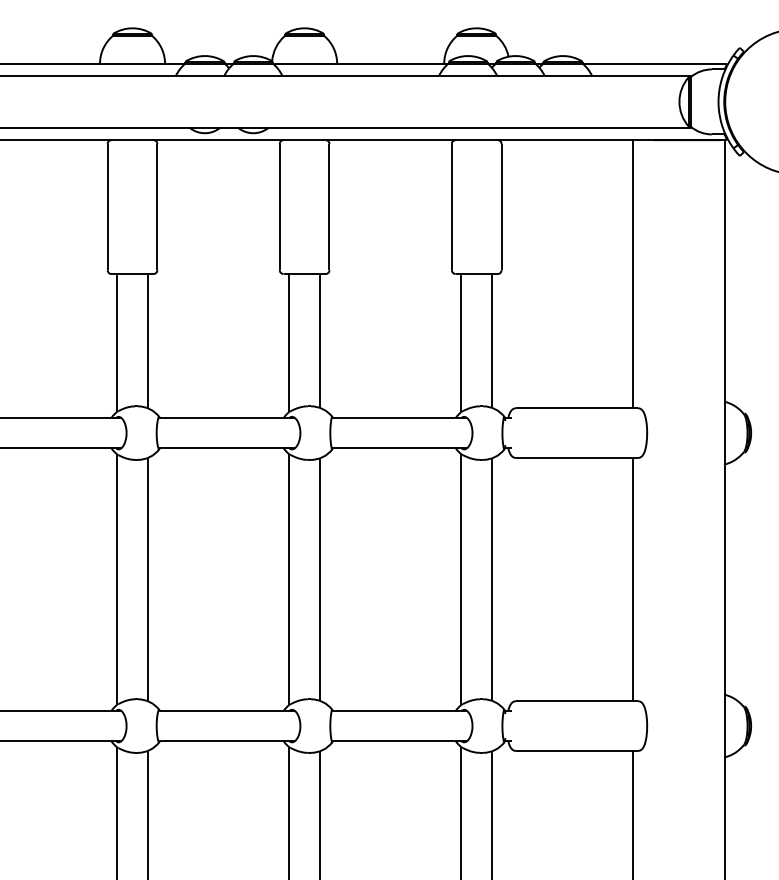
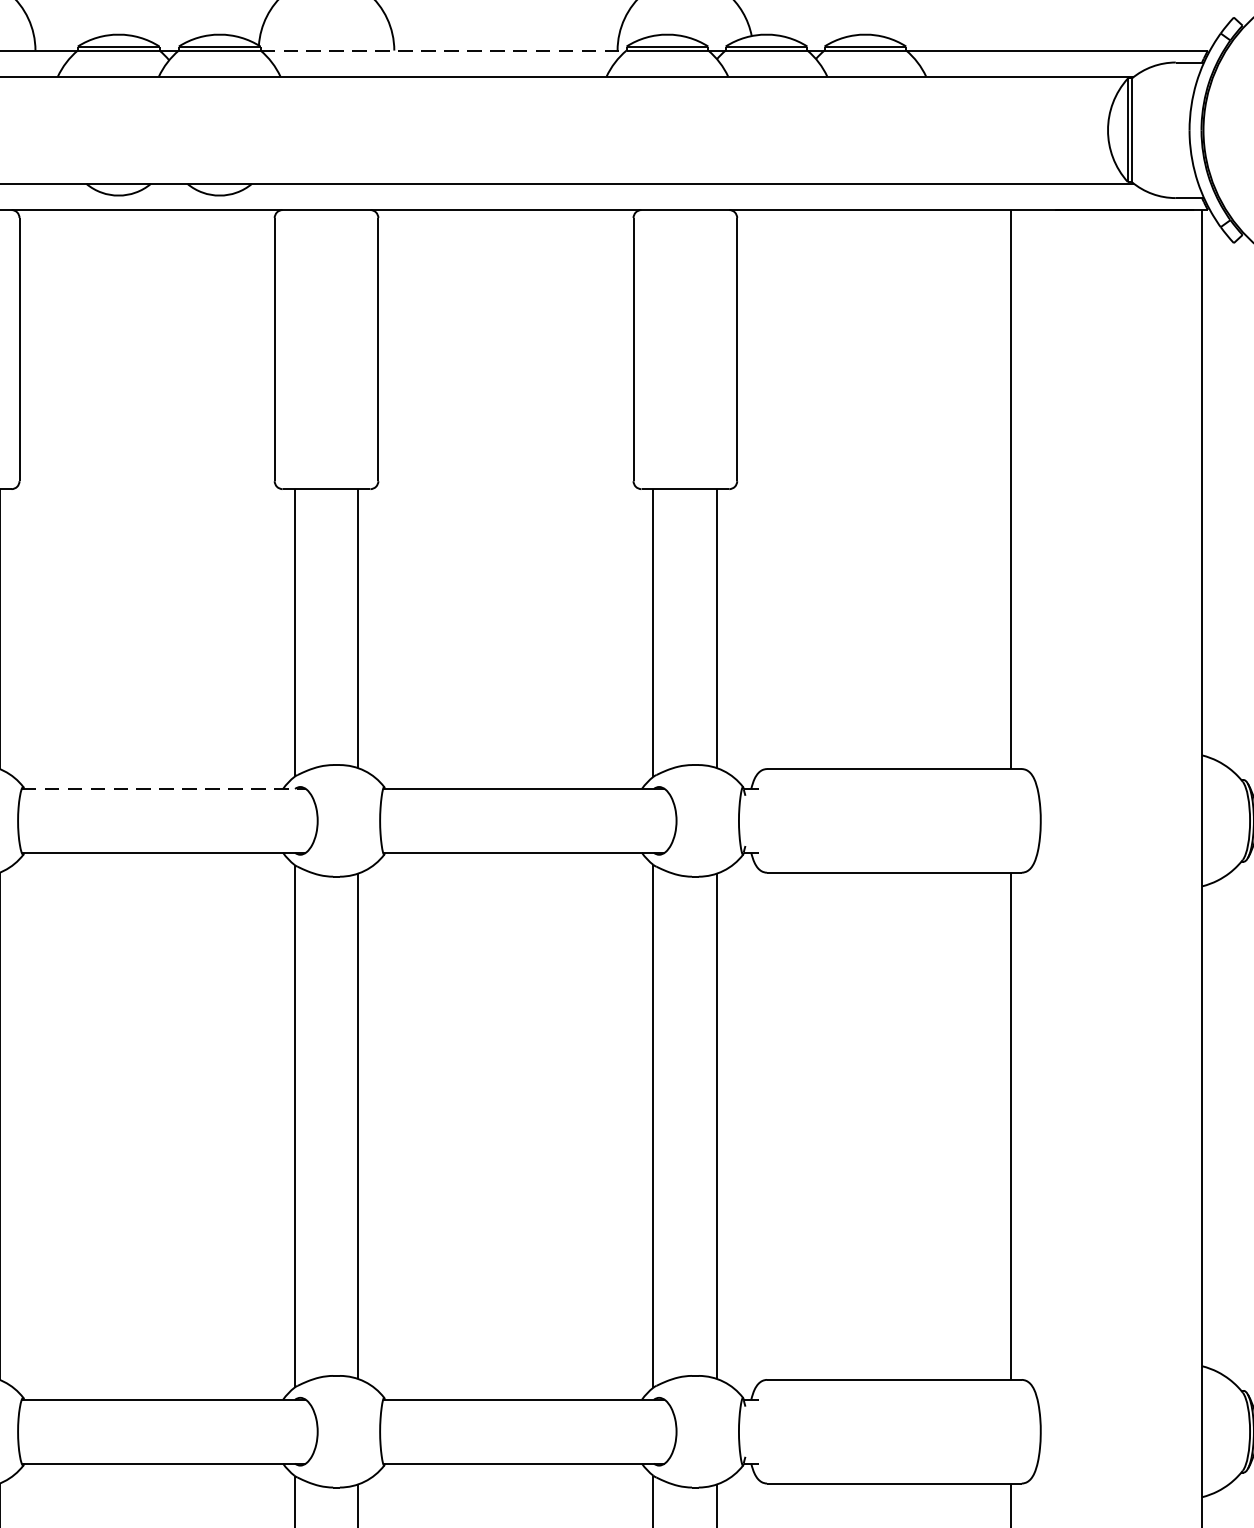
line: (360, 63) -> (443, 50), solid -> dashed
line: (227, 417) -> (165, 788), solid -> dashed

